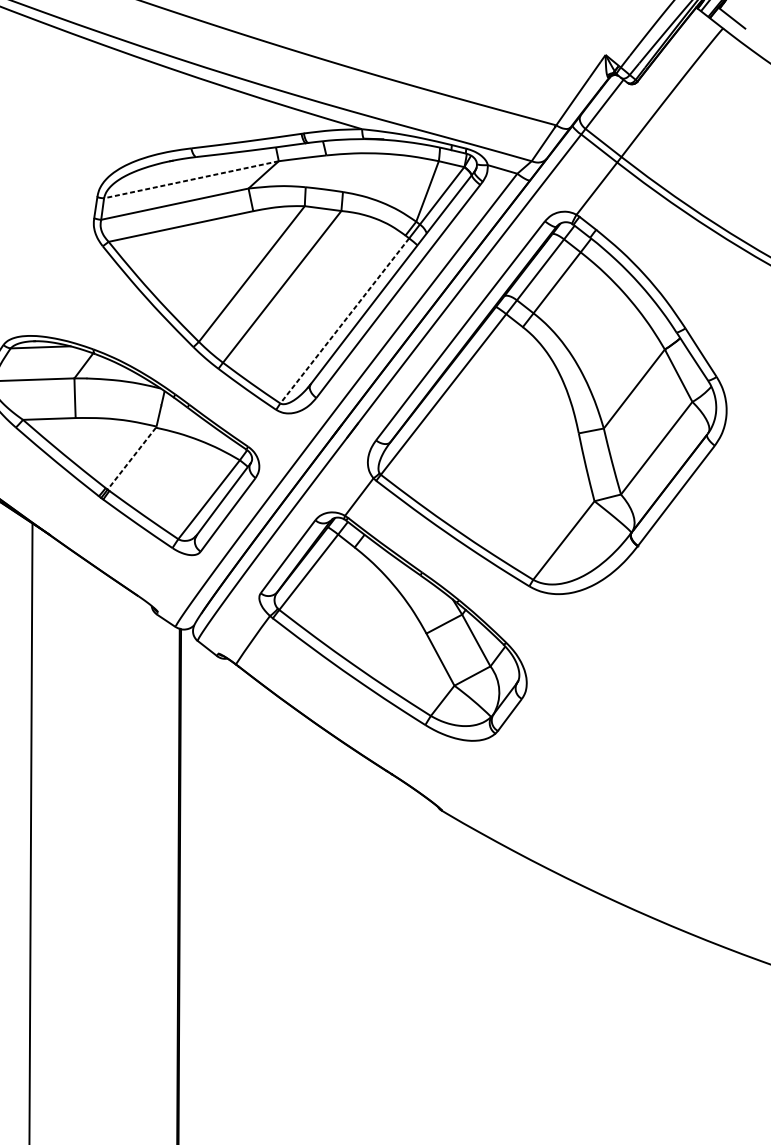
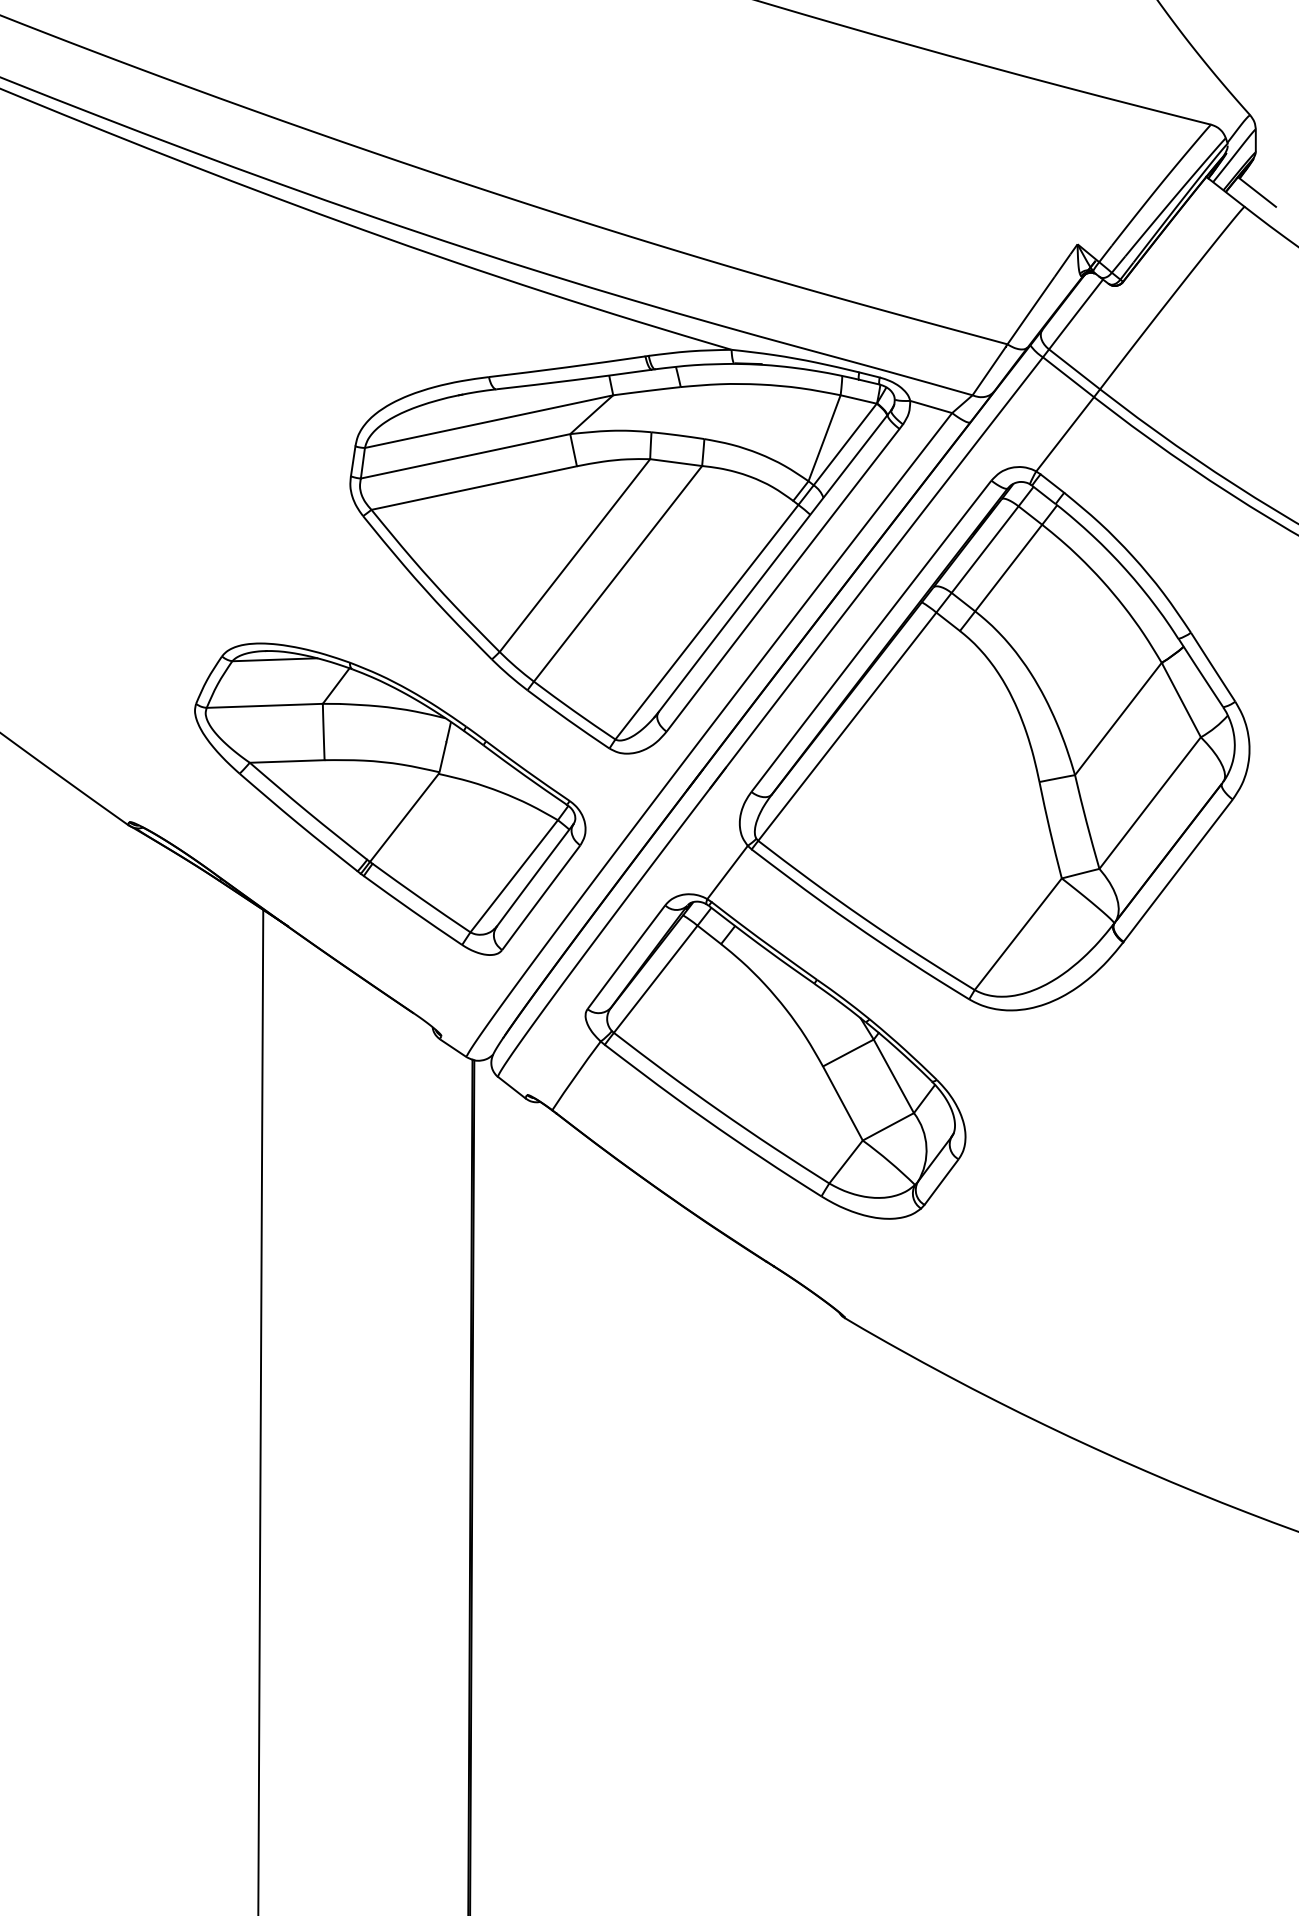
line: (191, 179) -> (489, 421), dashed -> solid
line: (344, 321) -> (706, 622), dashed -> solid
line: (131, 458) -> (404, 817), dashed -> solid

